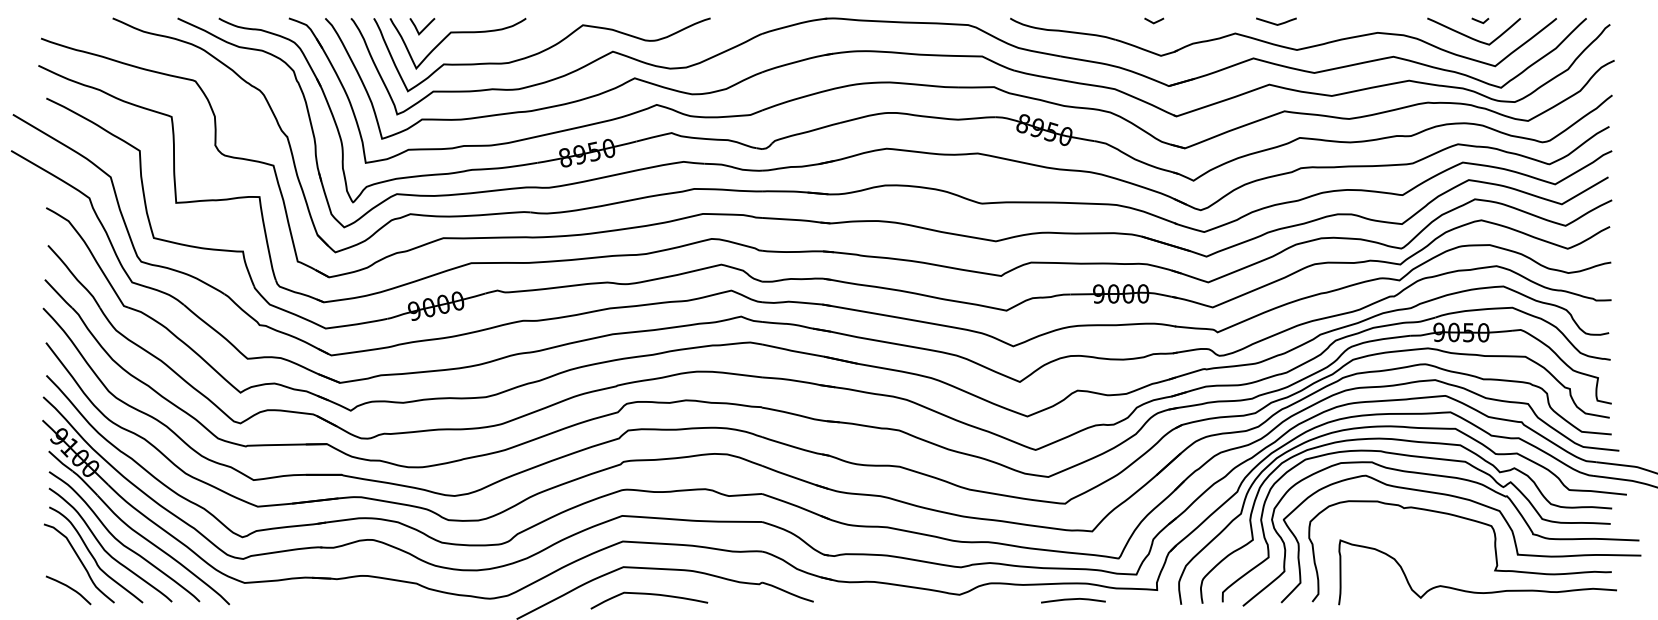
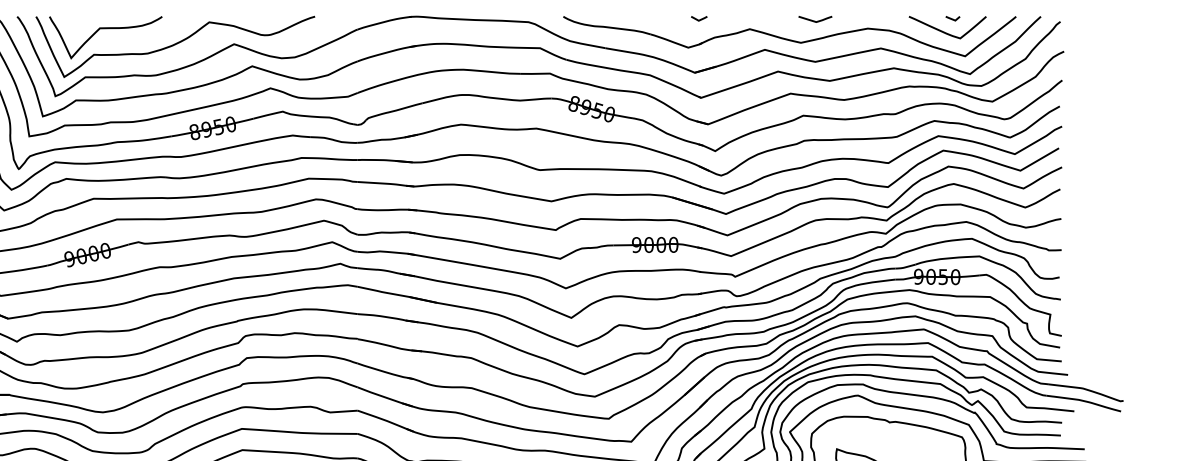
line: (1155, 21) -> (700, 19), moved
curve: (1276, 23) -> (815, 20), moved
curve: (424, 27) -> (78, 24), removed

